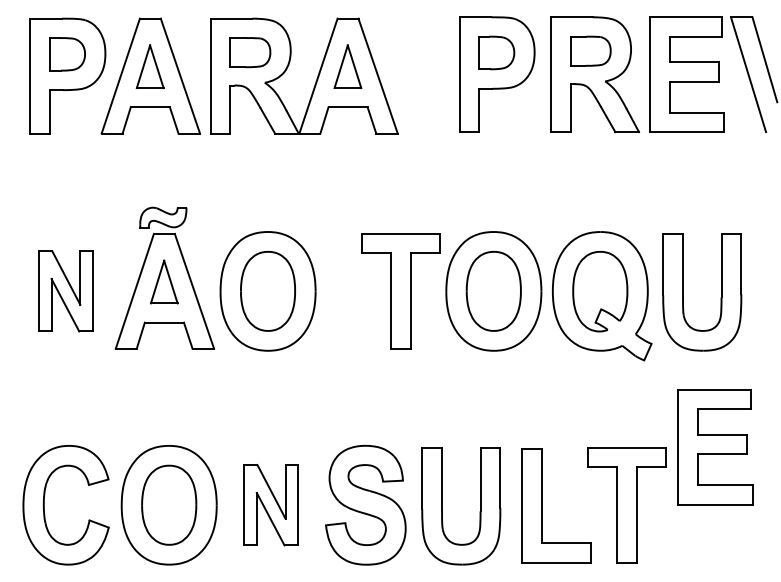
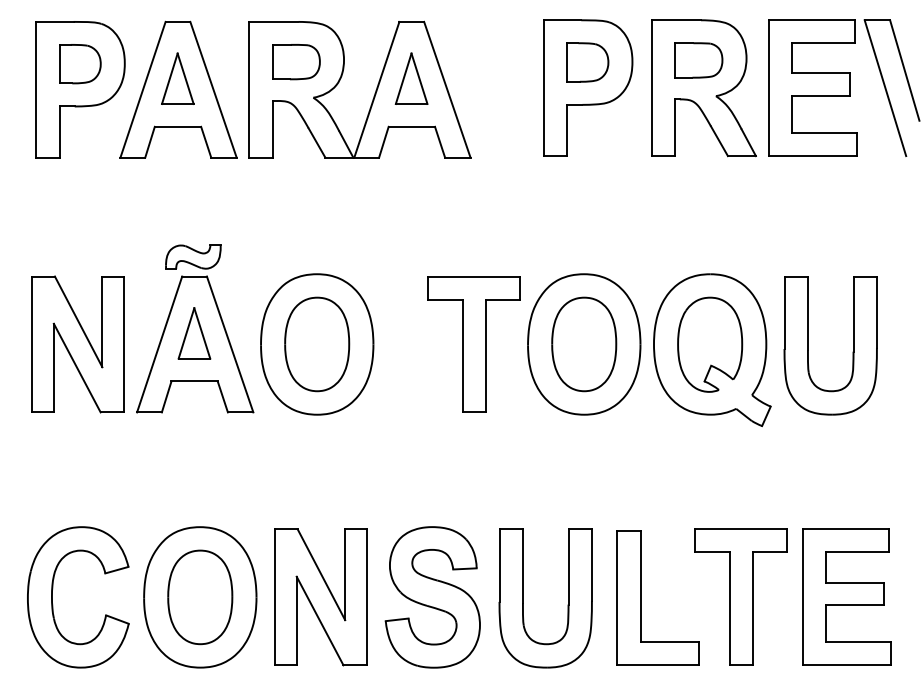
part: (65, 290) -> (77, 343), size x1.43
part: (715, 447) -> (846, 597), moved
part: (270, 504) -> (320, 596), size x1.43

